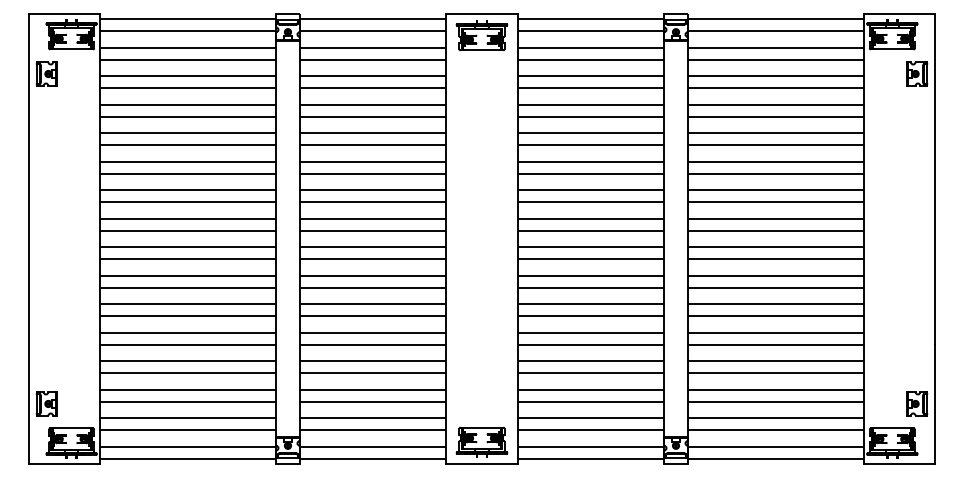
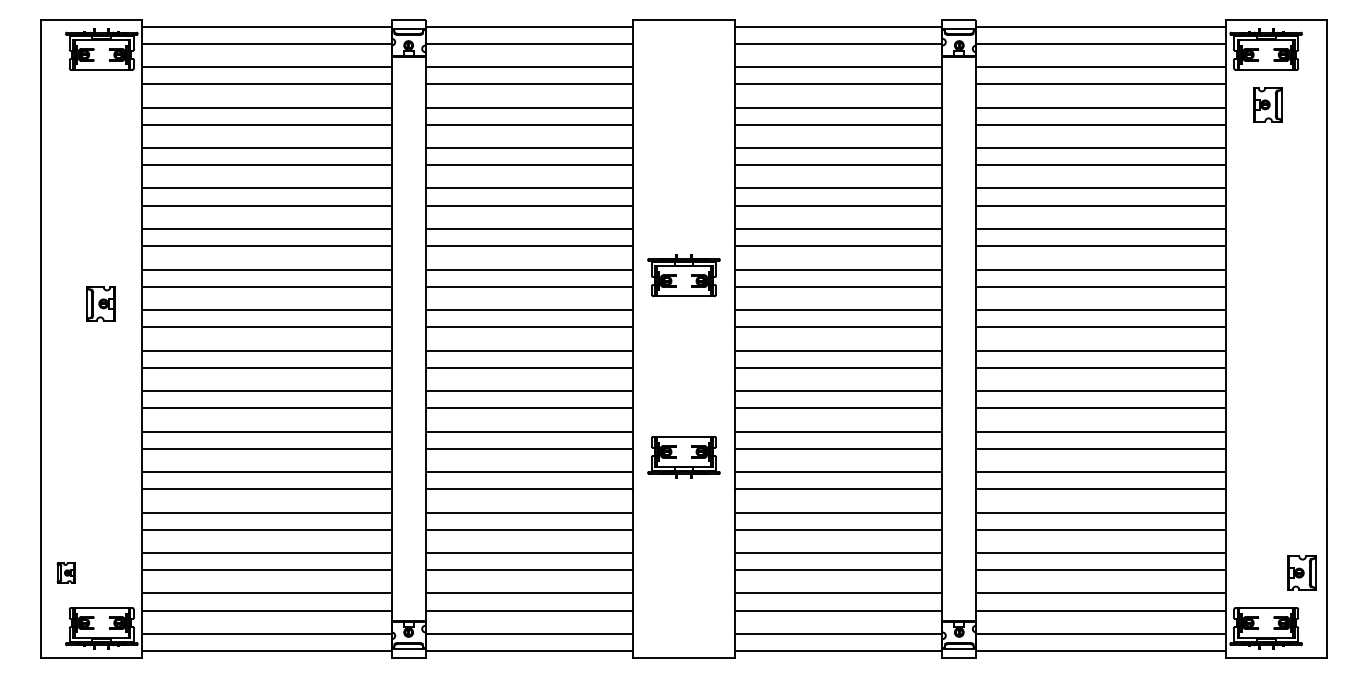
part: (481, 35) -> (683, 275), moved
part: (46, 73) -> (100, 303), moved
part: (917, 73) -> (1267, 104), moved
part: (46, 403) -> (65, 572), size x0.6
part: (481, 441) -> (683, 456), moved

